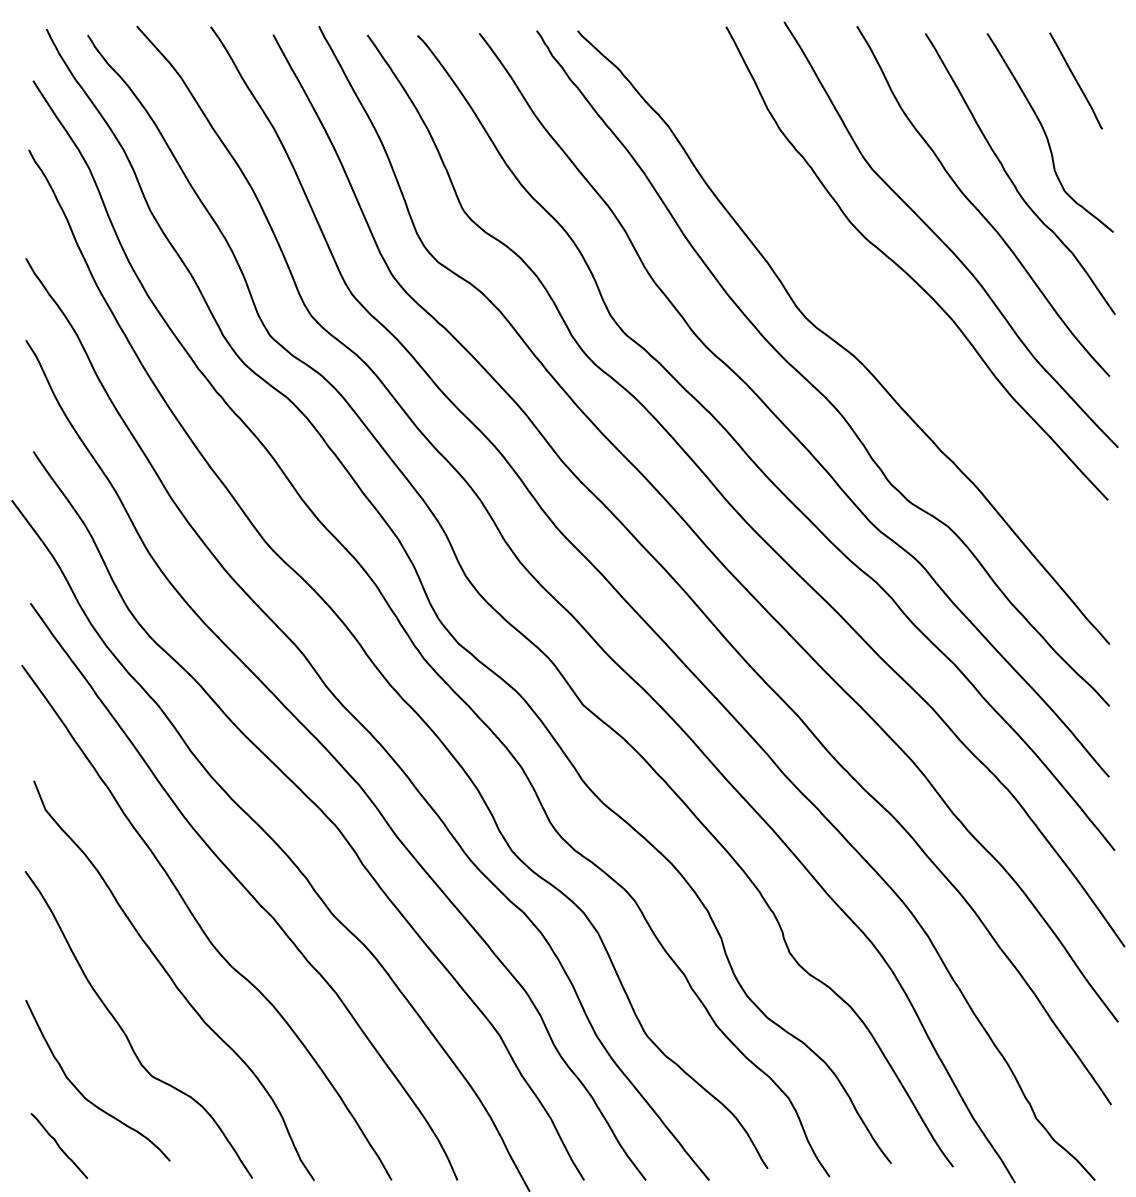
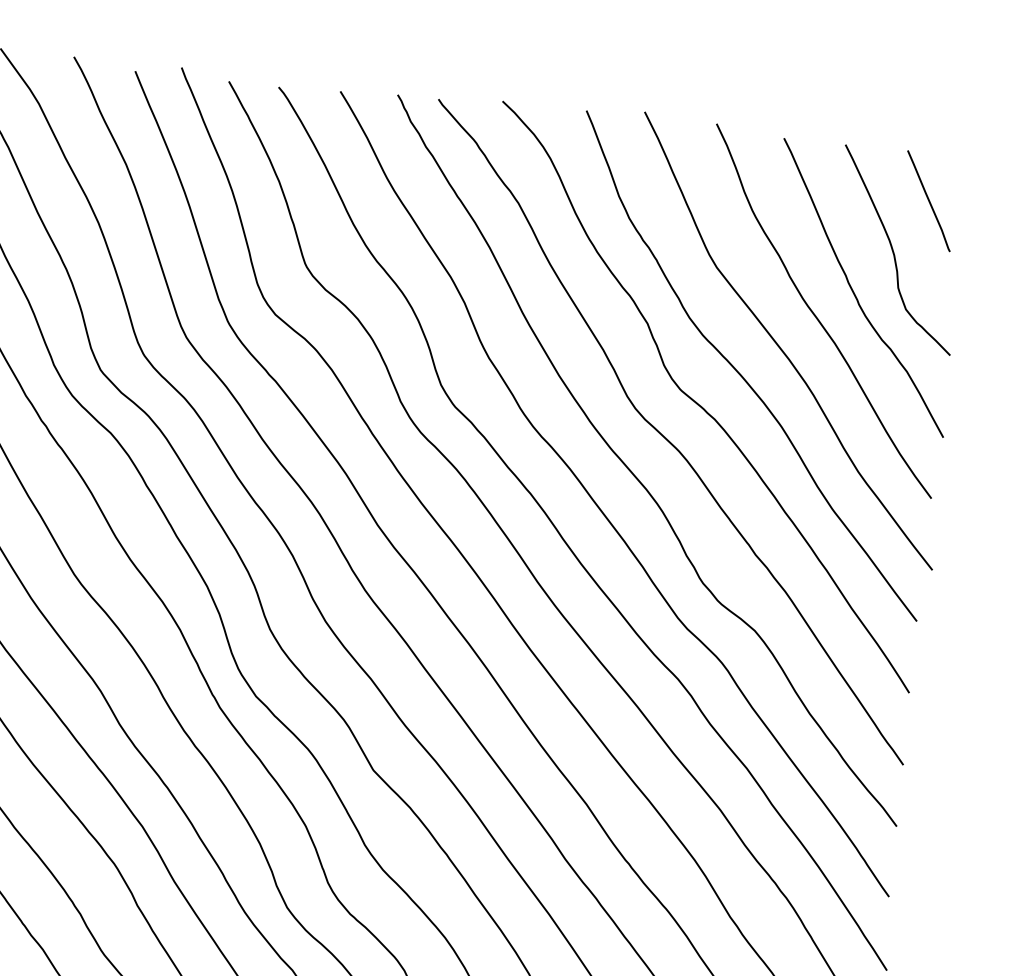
curve: (870, 307) -> (700, 404), added

